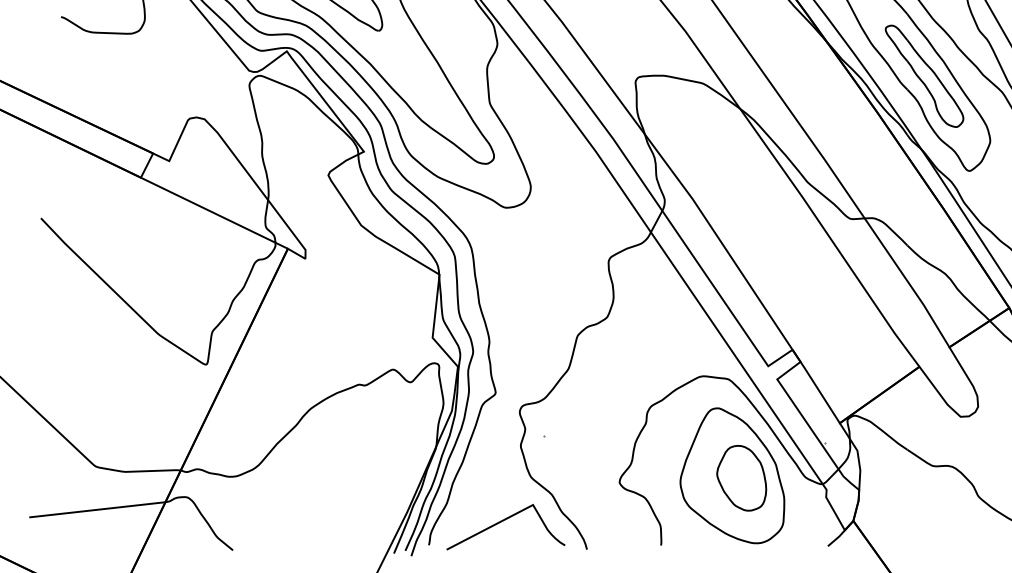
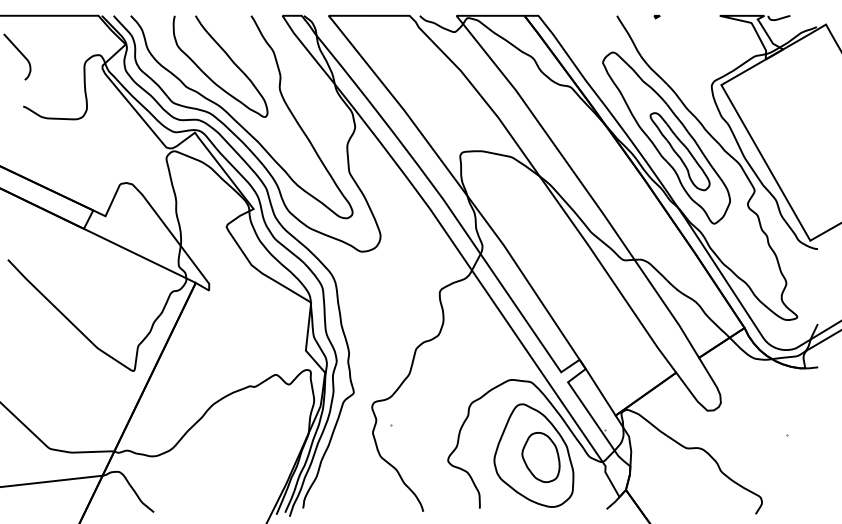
curve: (504, 521) -> (360, 490), removed

